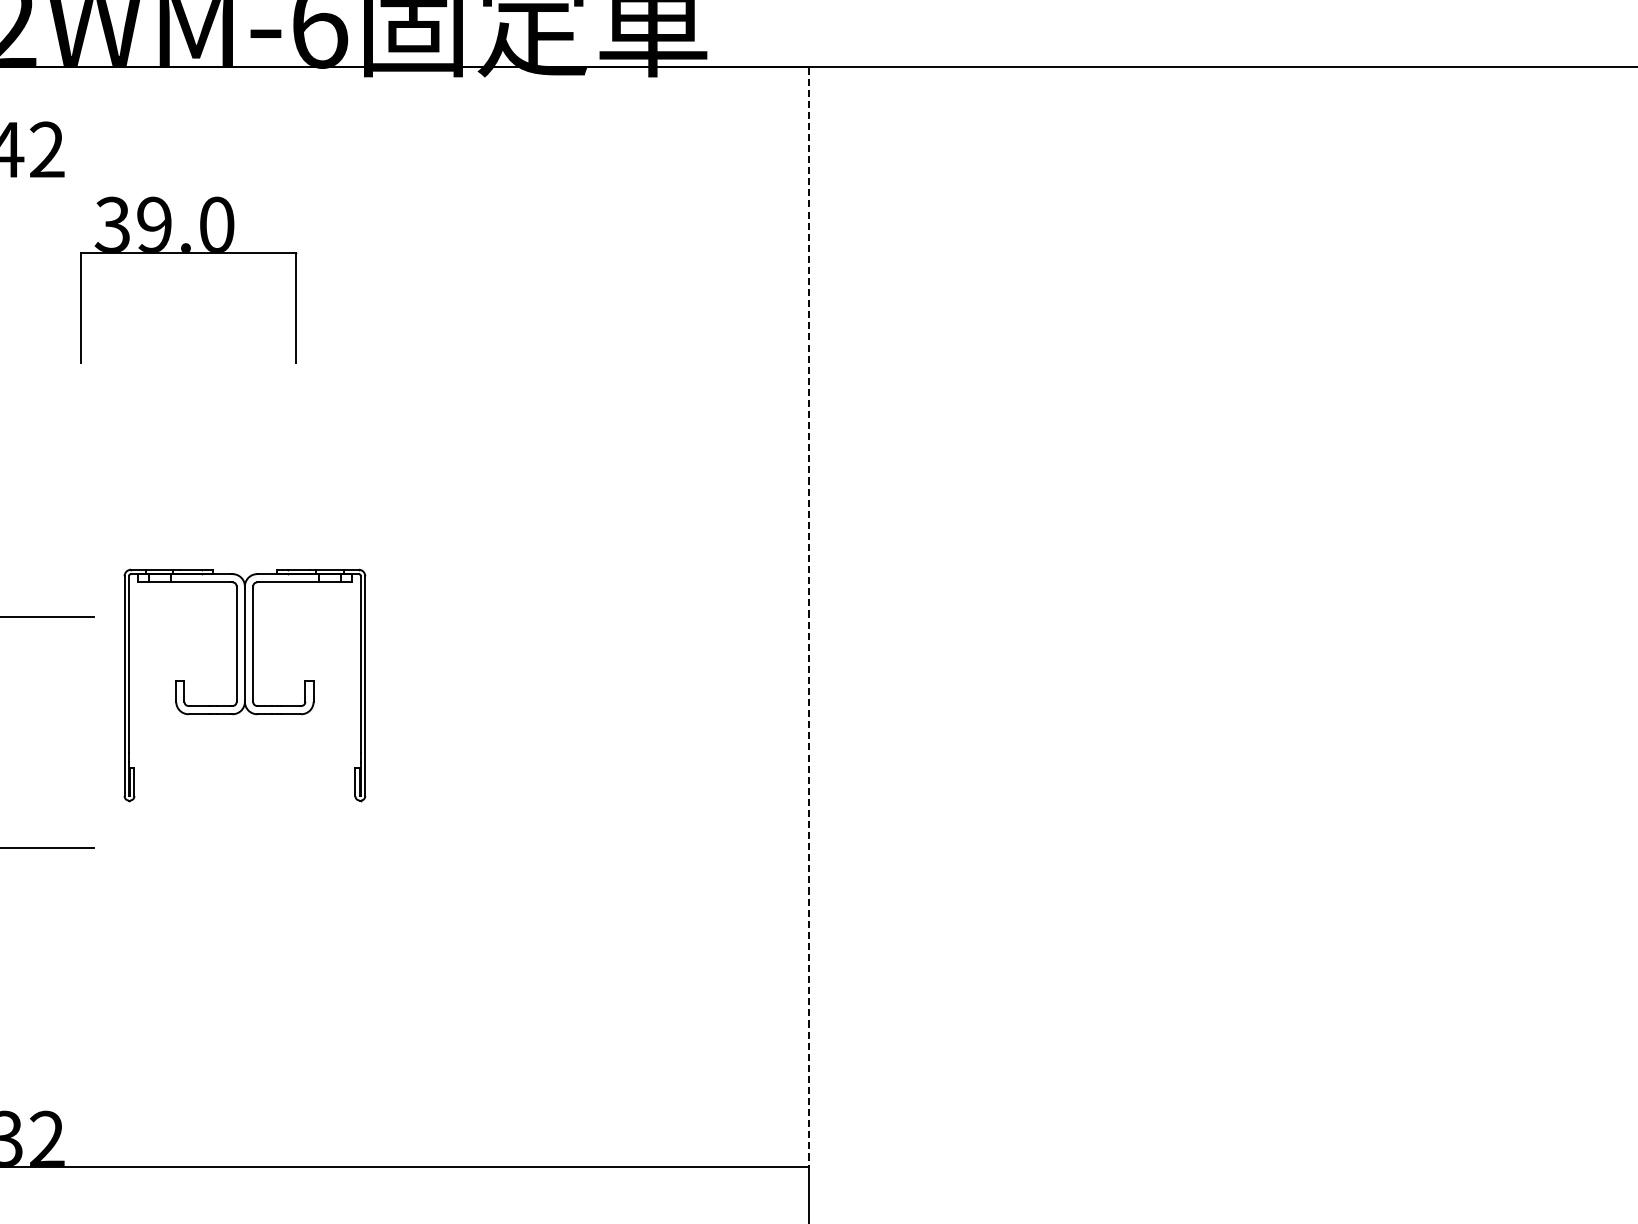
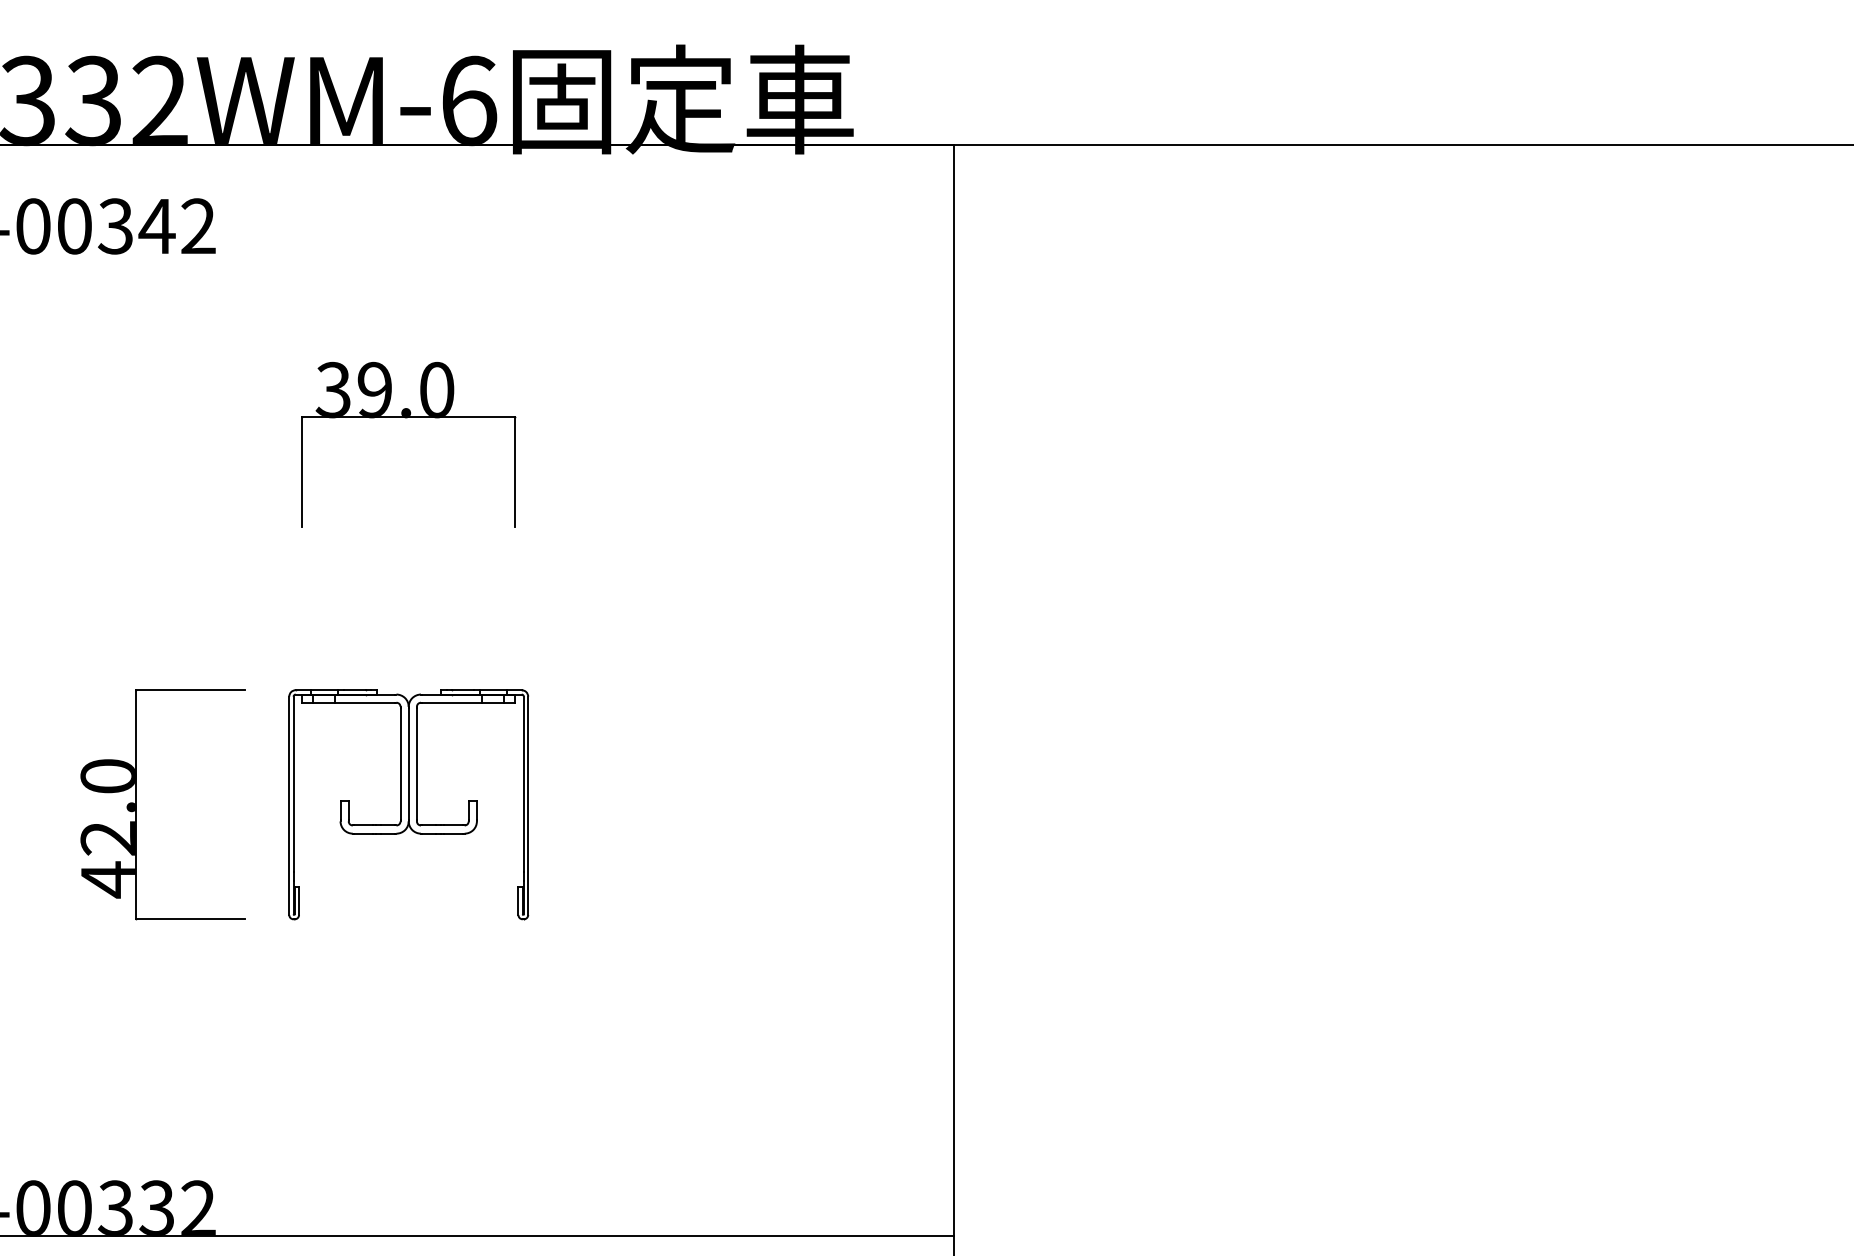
part: (187, 253) -> (407, 418), moved
line: (808, 617) -> (954, 690), dashed -> solid
part: (244, 684) -> (408, 804), moved

